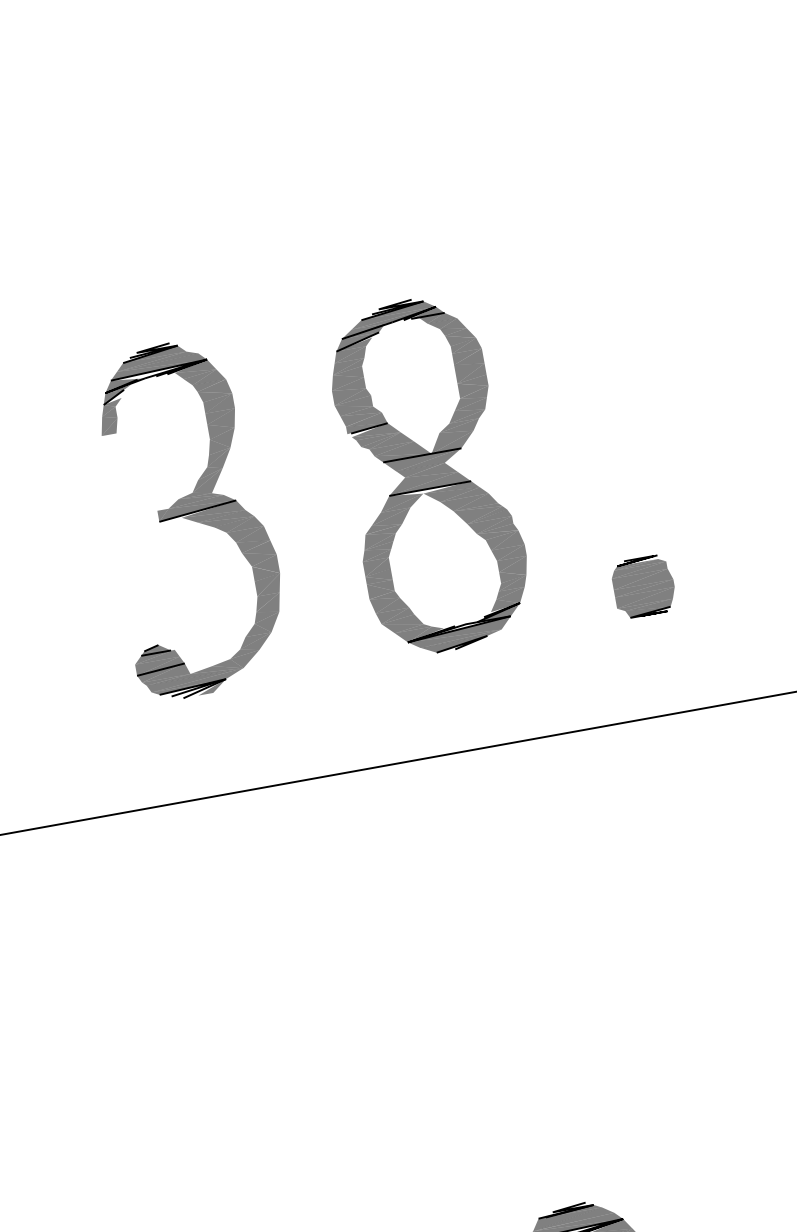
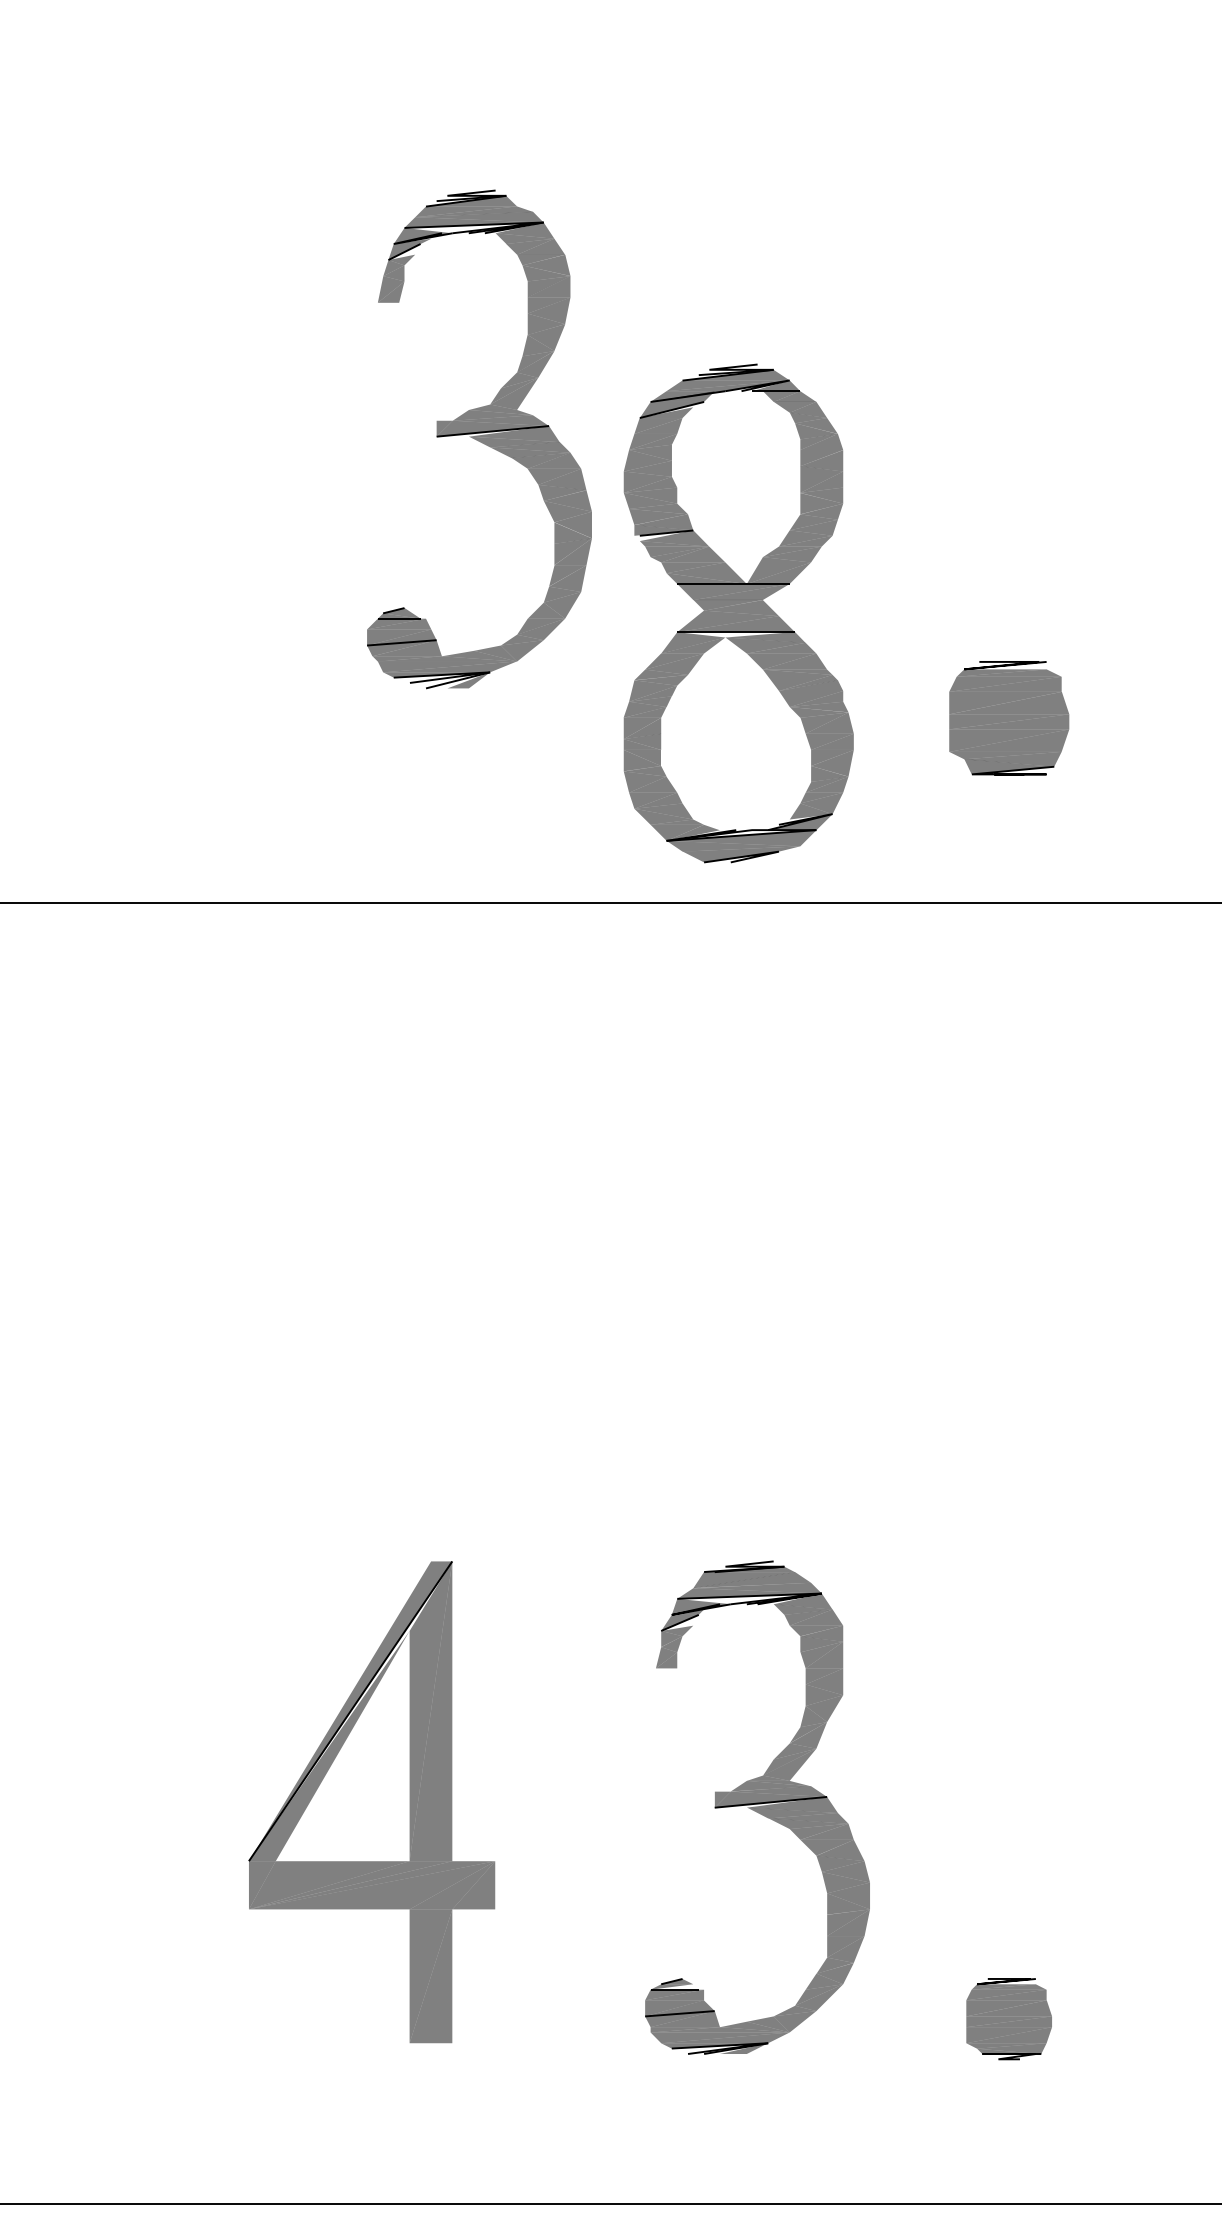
part: (429, 475) -> (738, 613), moved
part: (189, 518) -> (479, 439), moved
part: (643, 586) -> (1008, 718), size x1.4

